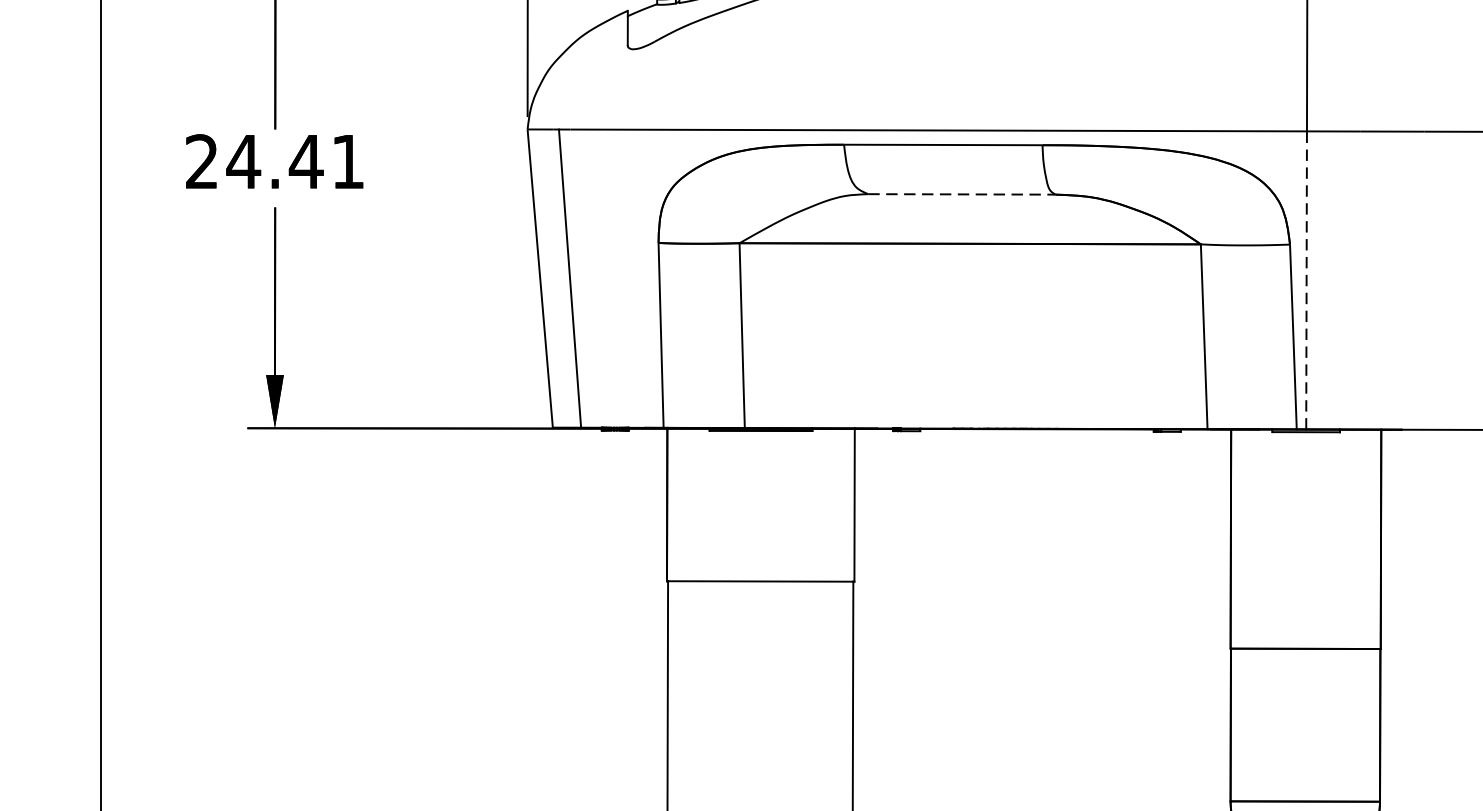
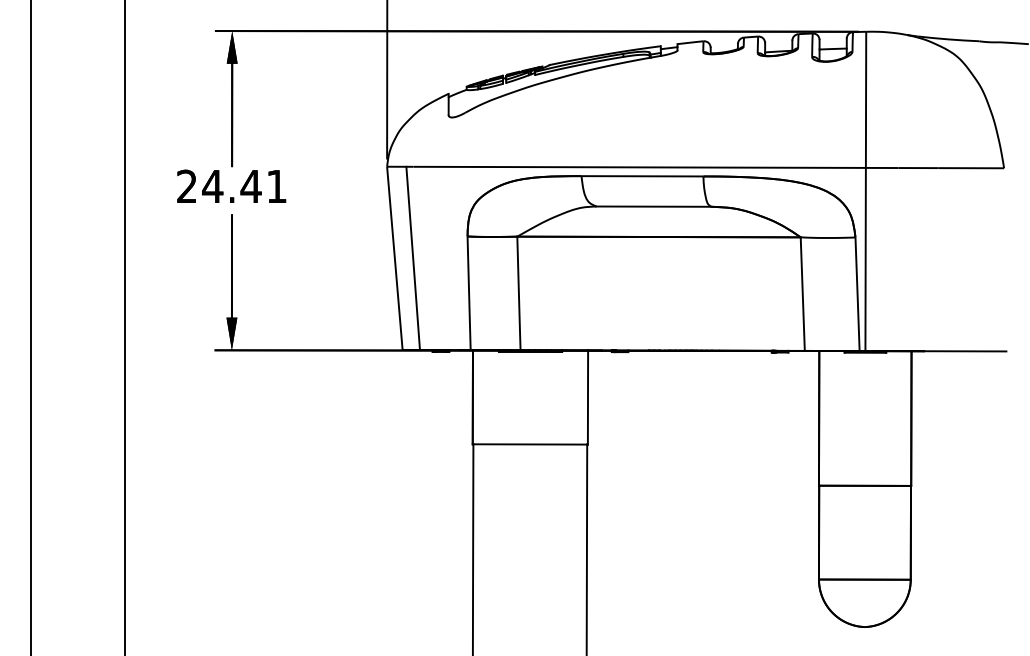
line: (962, 194) -> (654, 206), dashed -> solid
line: (1306, 280) -> (865, 259), dashed -> solid

